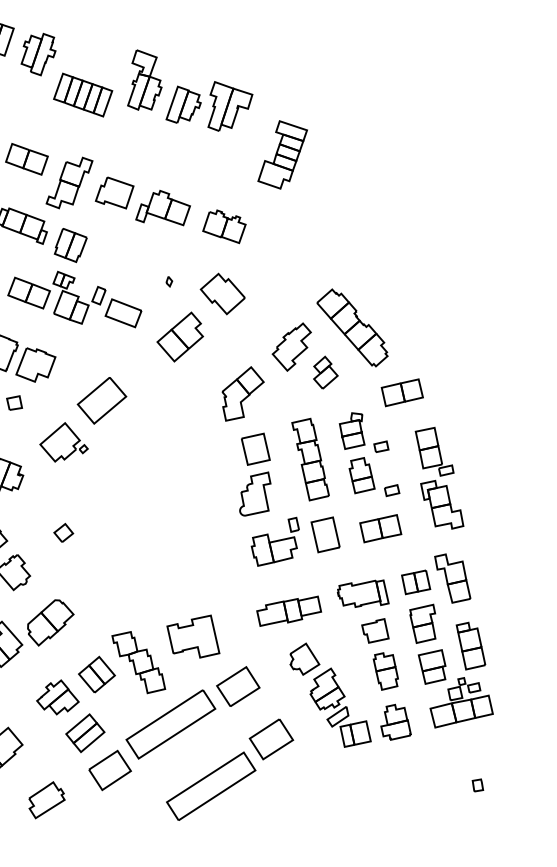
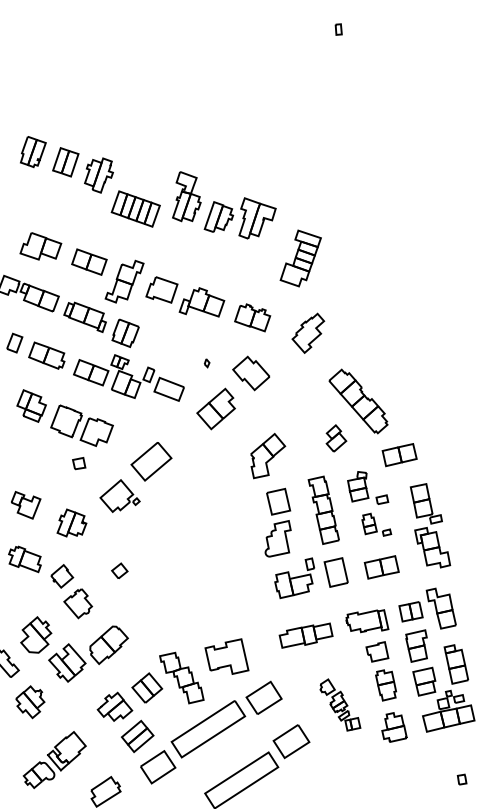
part: (292, 346) -> (308, 332), moved
part: (374, 476) -> (376, 524), size x0.7
part: (330, 694) -> (340, 704), size x0.6

